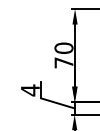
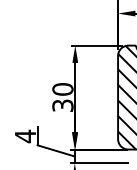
text: (63, 62) -> (62, 105), 70 -> 30

